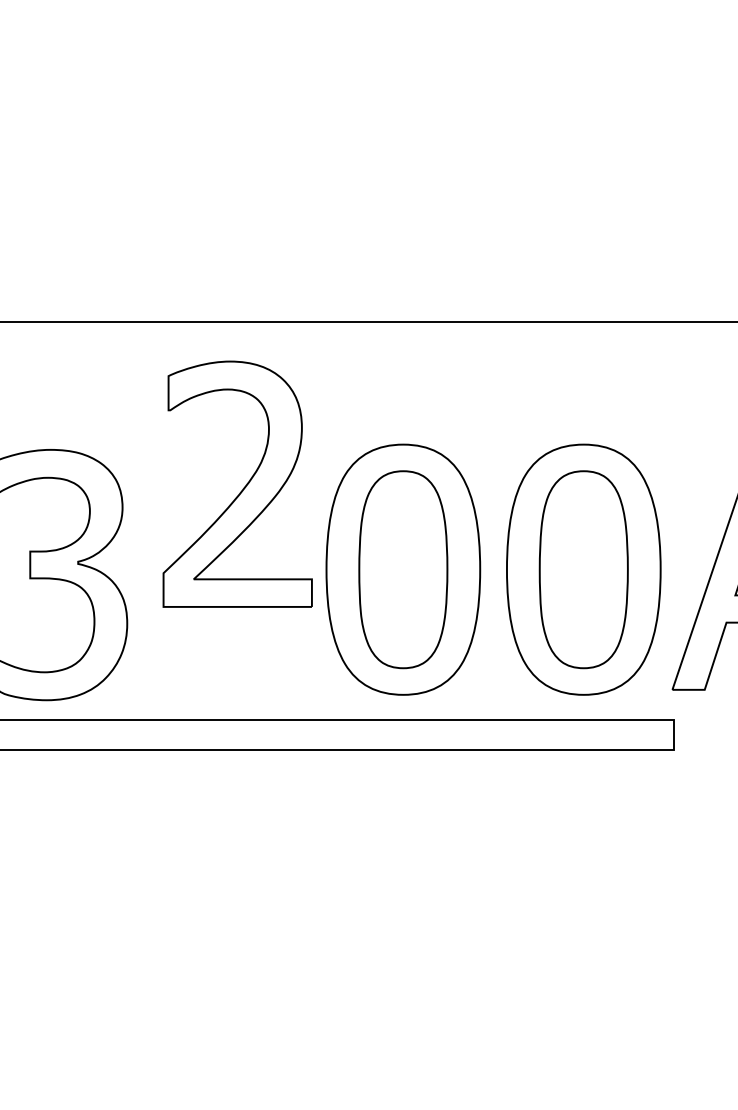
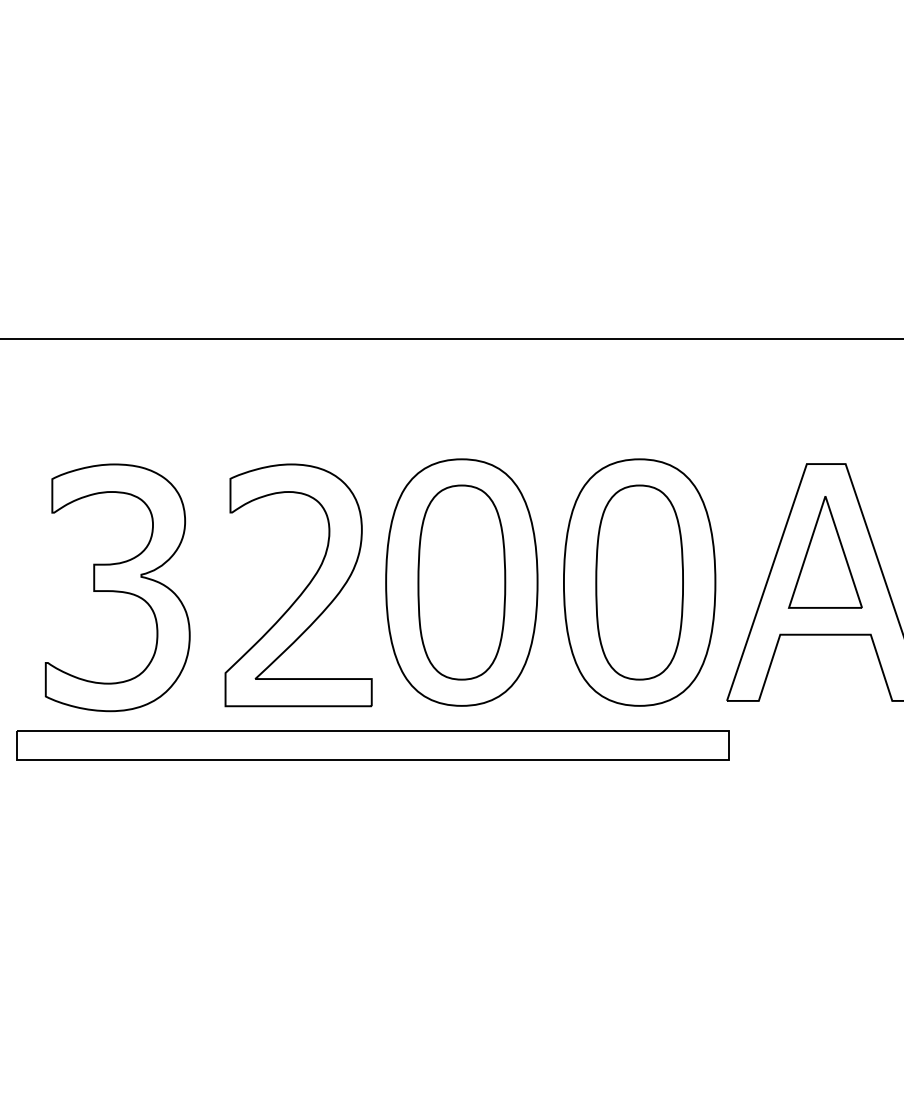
part: (242, 488) -> (303, 589), moved

